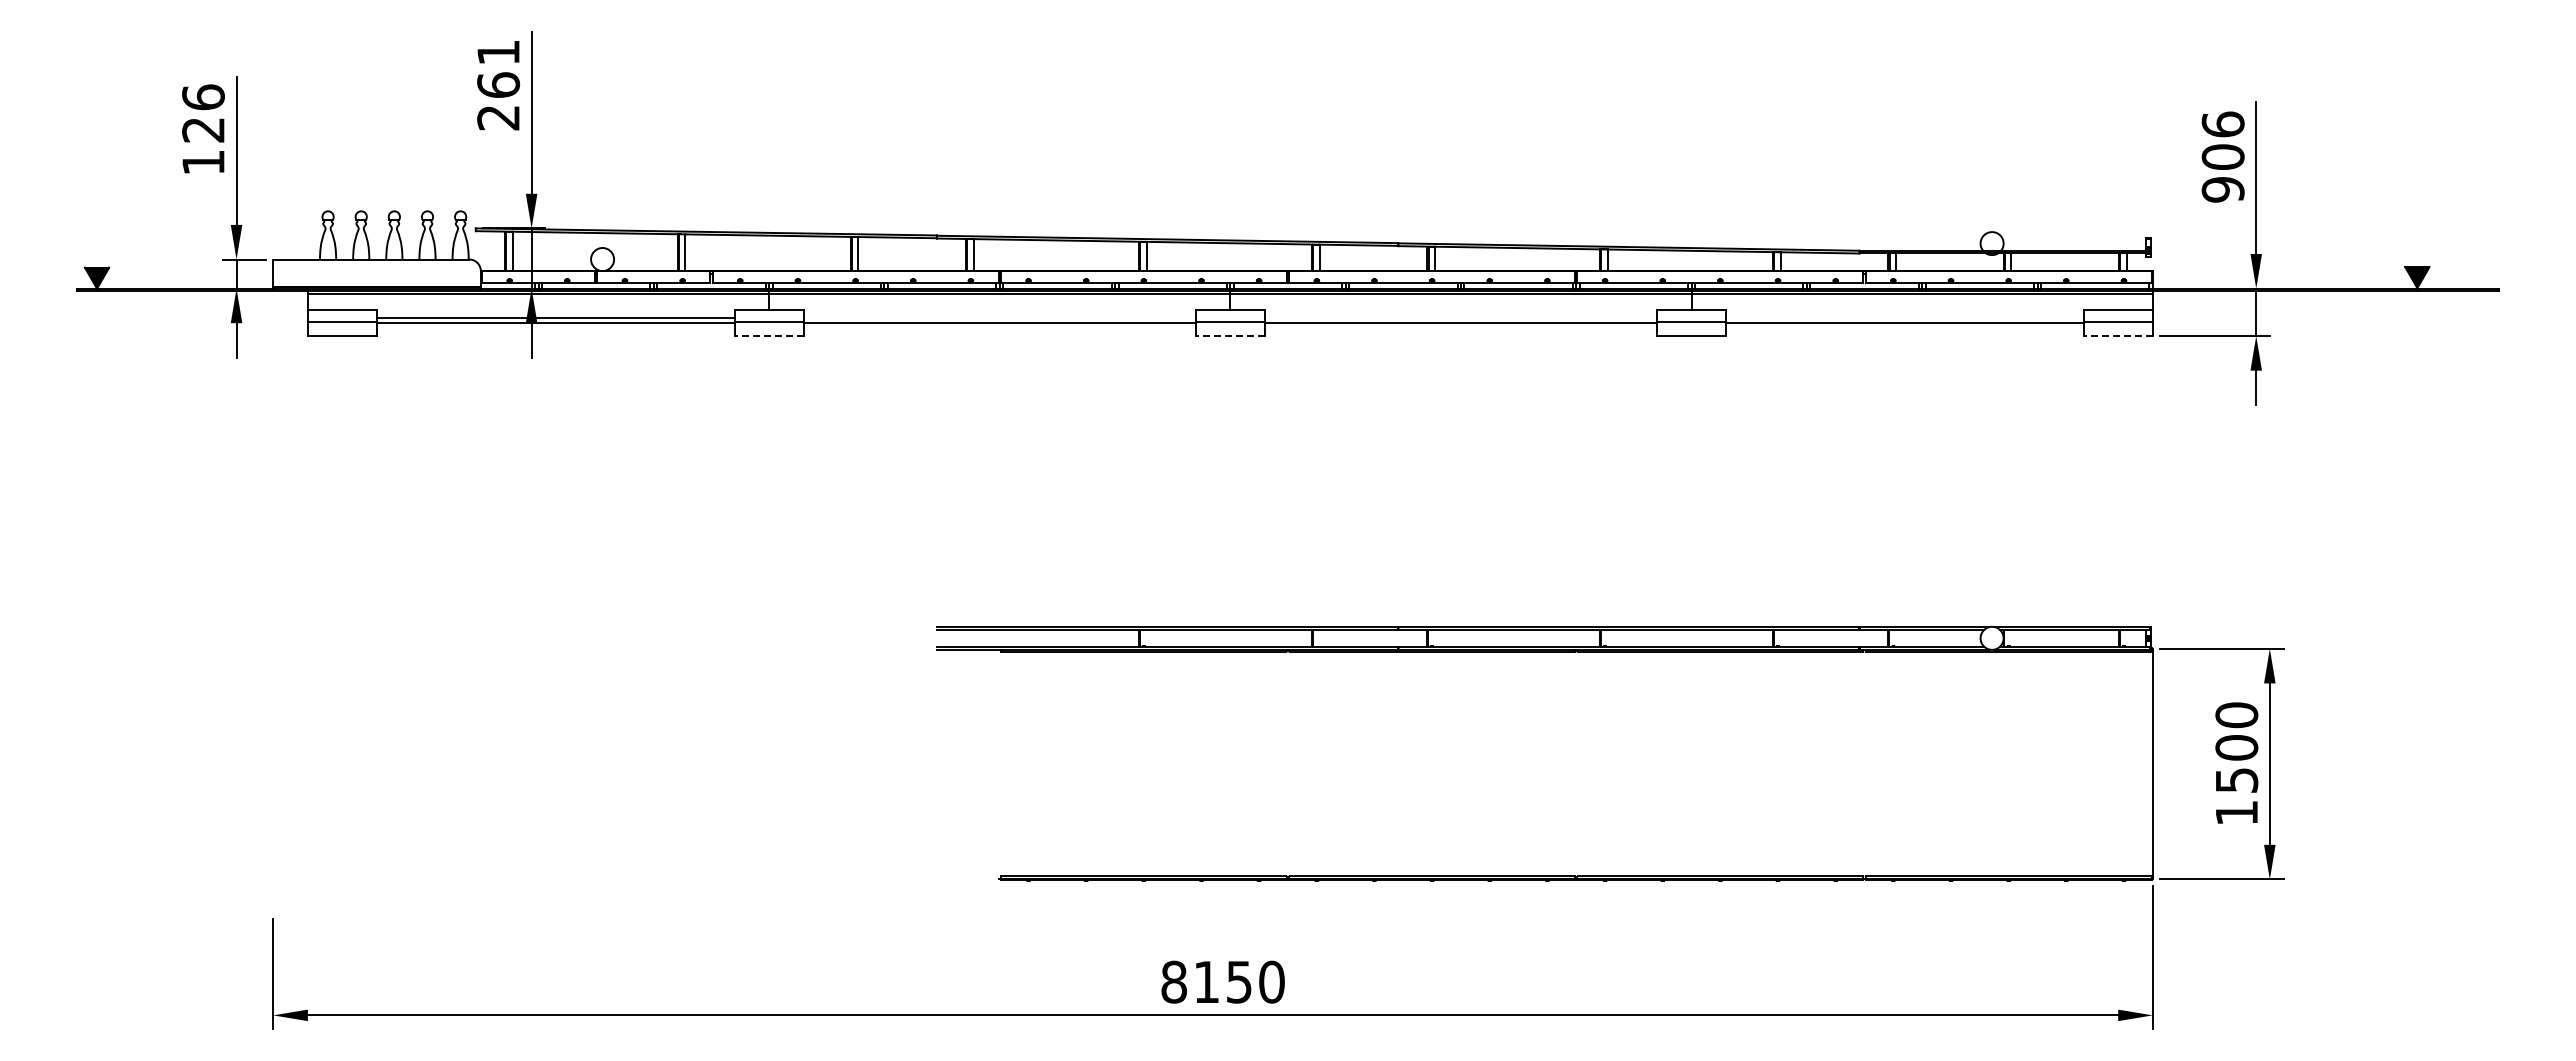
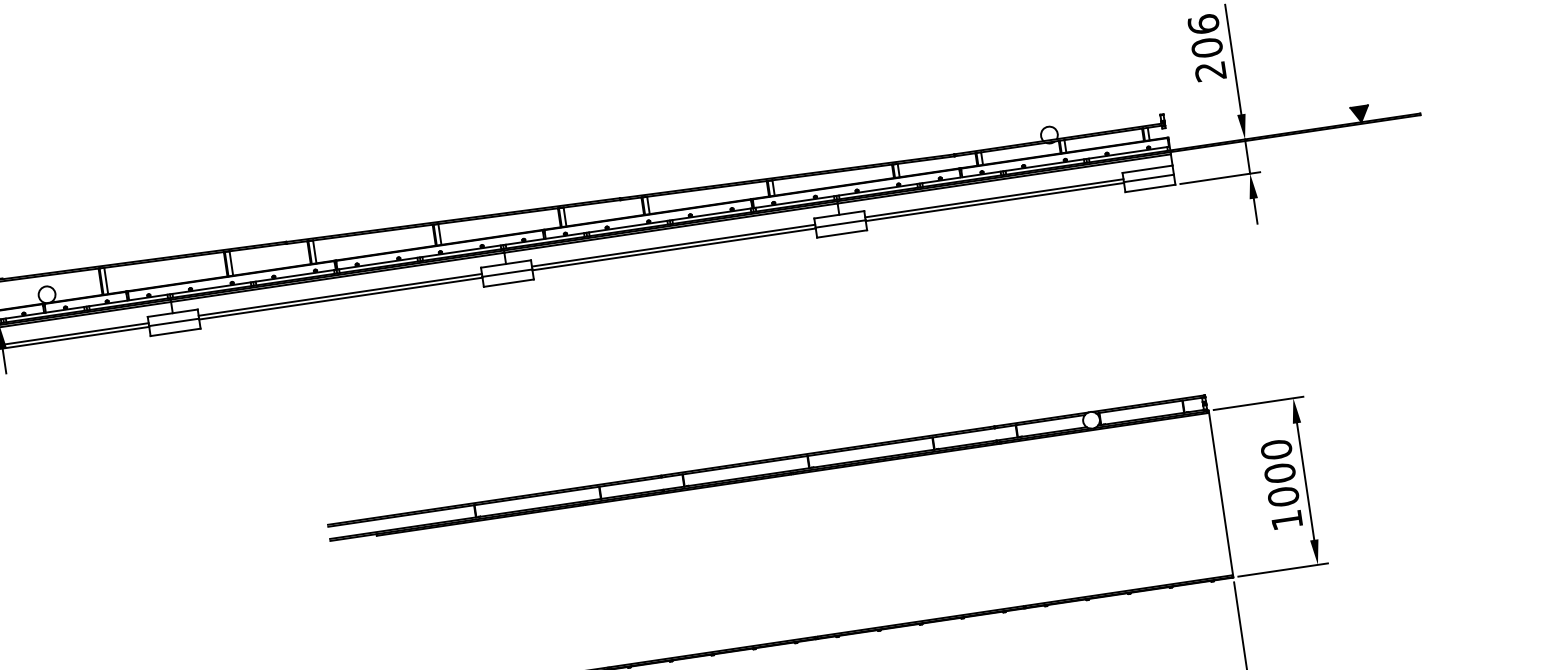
text: (2222, 189) -> (1210, 71), 906 -> 206
line: (999, 318) -> (340, 295), added
line: (1460, 318) -> (673, 245), added
line: (1904, 318) -> (994, 198), added
line: (769, 336) -> (175, 332), dashed -> solid
line: (1230, 336) -> (509, 283), dashed -> solid
line: (2118, 336) -> (1150, 188), dashed -> solid
text: (2236, 780) -> (1283, 496), 1500 -> 1000

